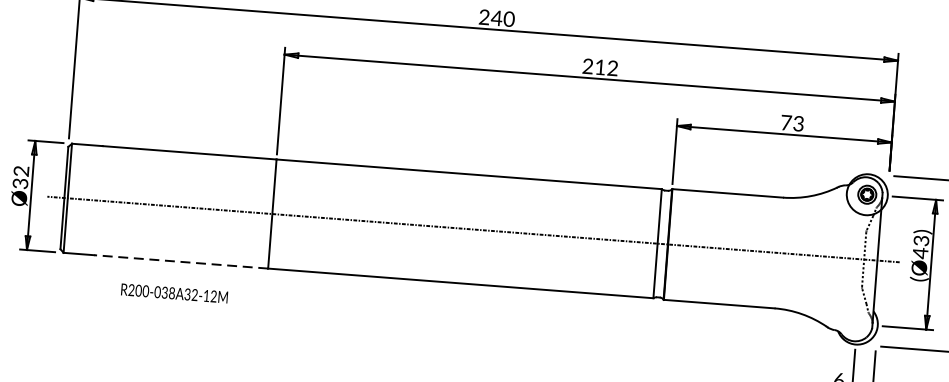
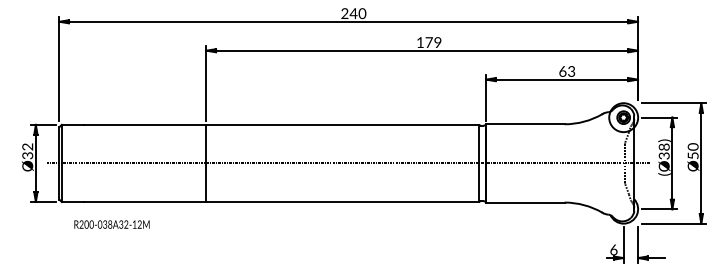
text: (599, 67) -> (428, 42), 212 -> 179
text: (785, 122) -> (562, 71), 73 -> 63
text: (919, 246) -> (663, 151), (Ø43) -> (Ø38)
line: (180, 262) -> (144, 202), dashed -> solid
text: (173, 293) -> (111, 224), moved

